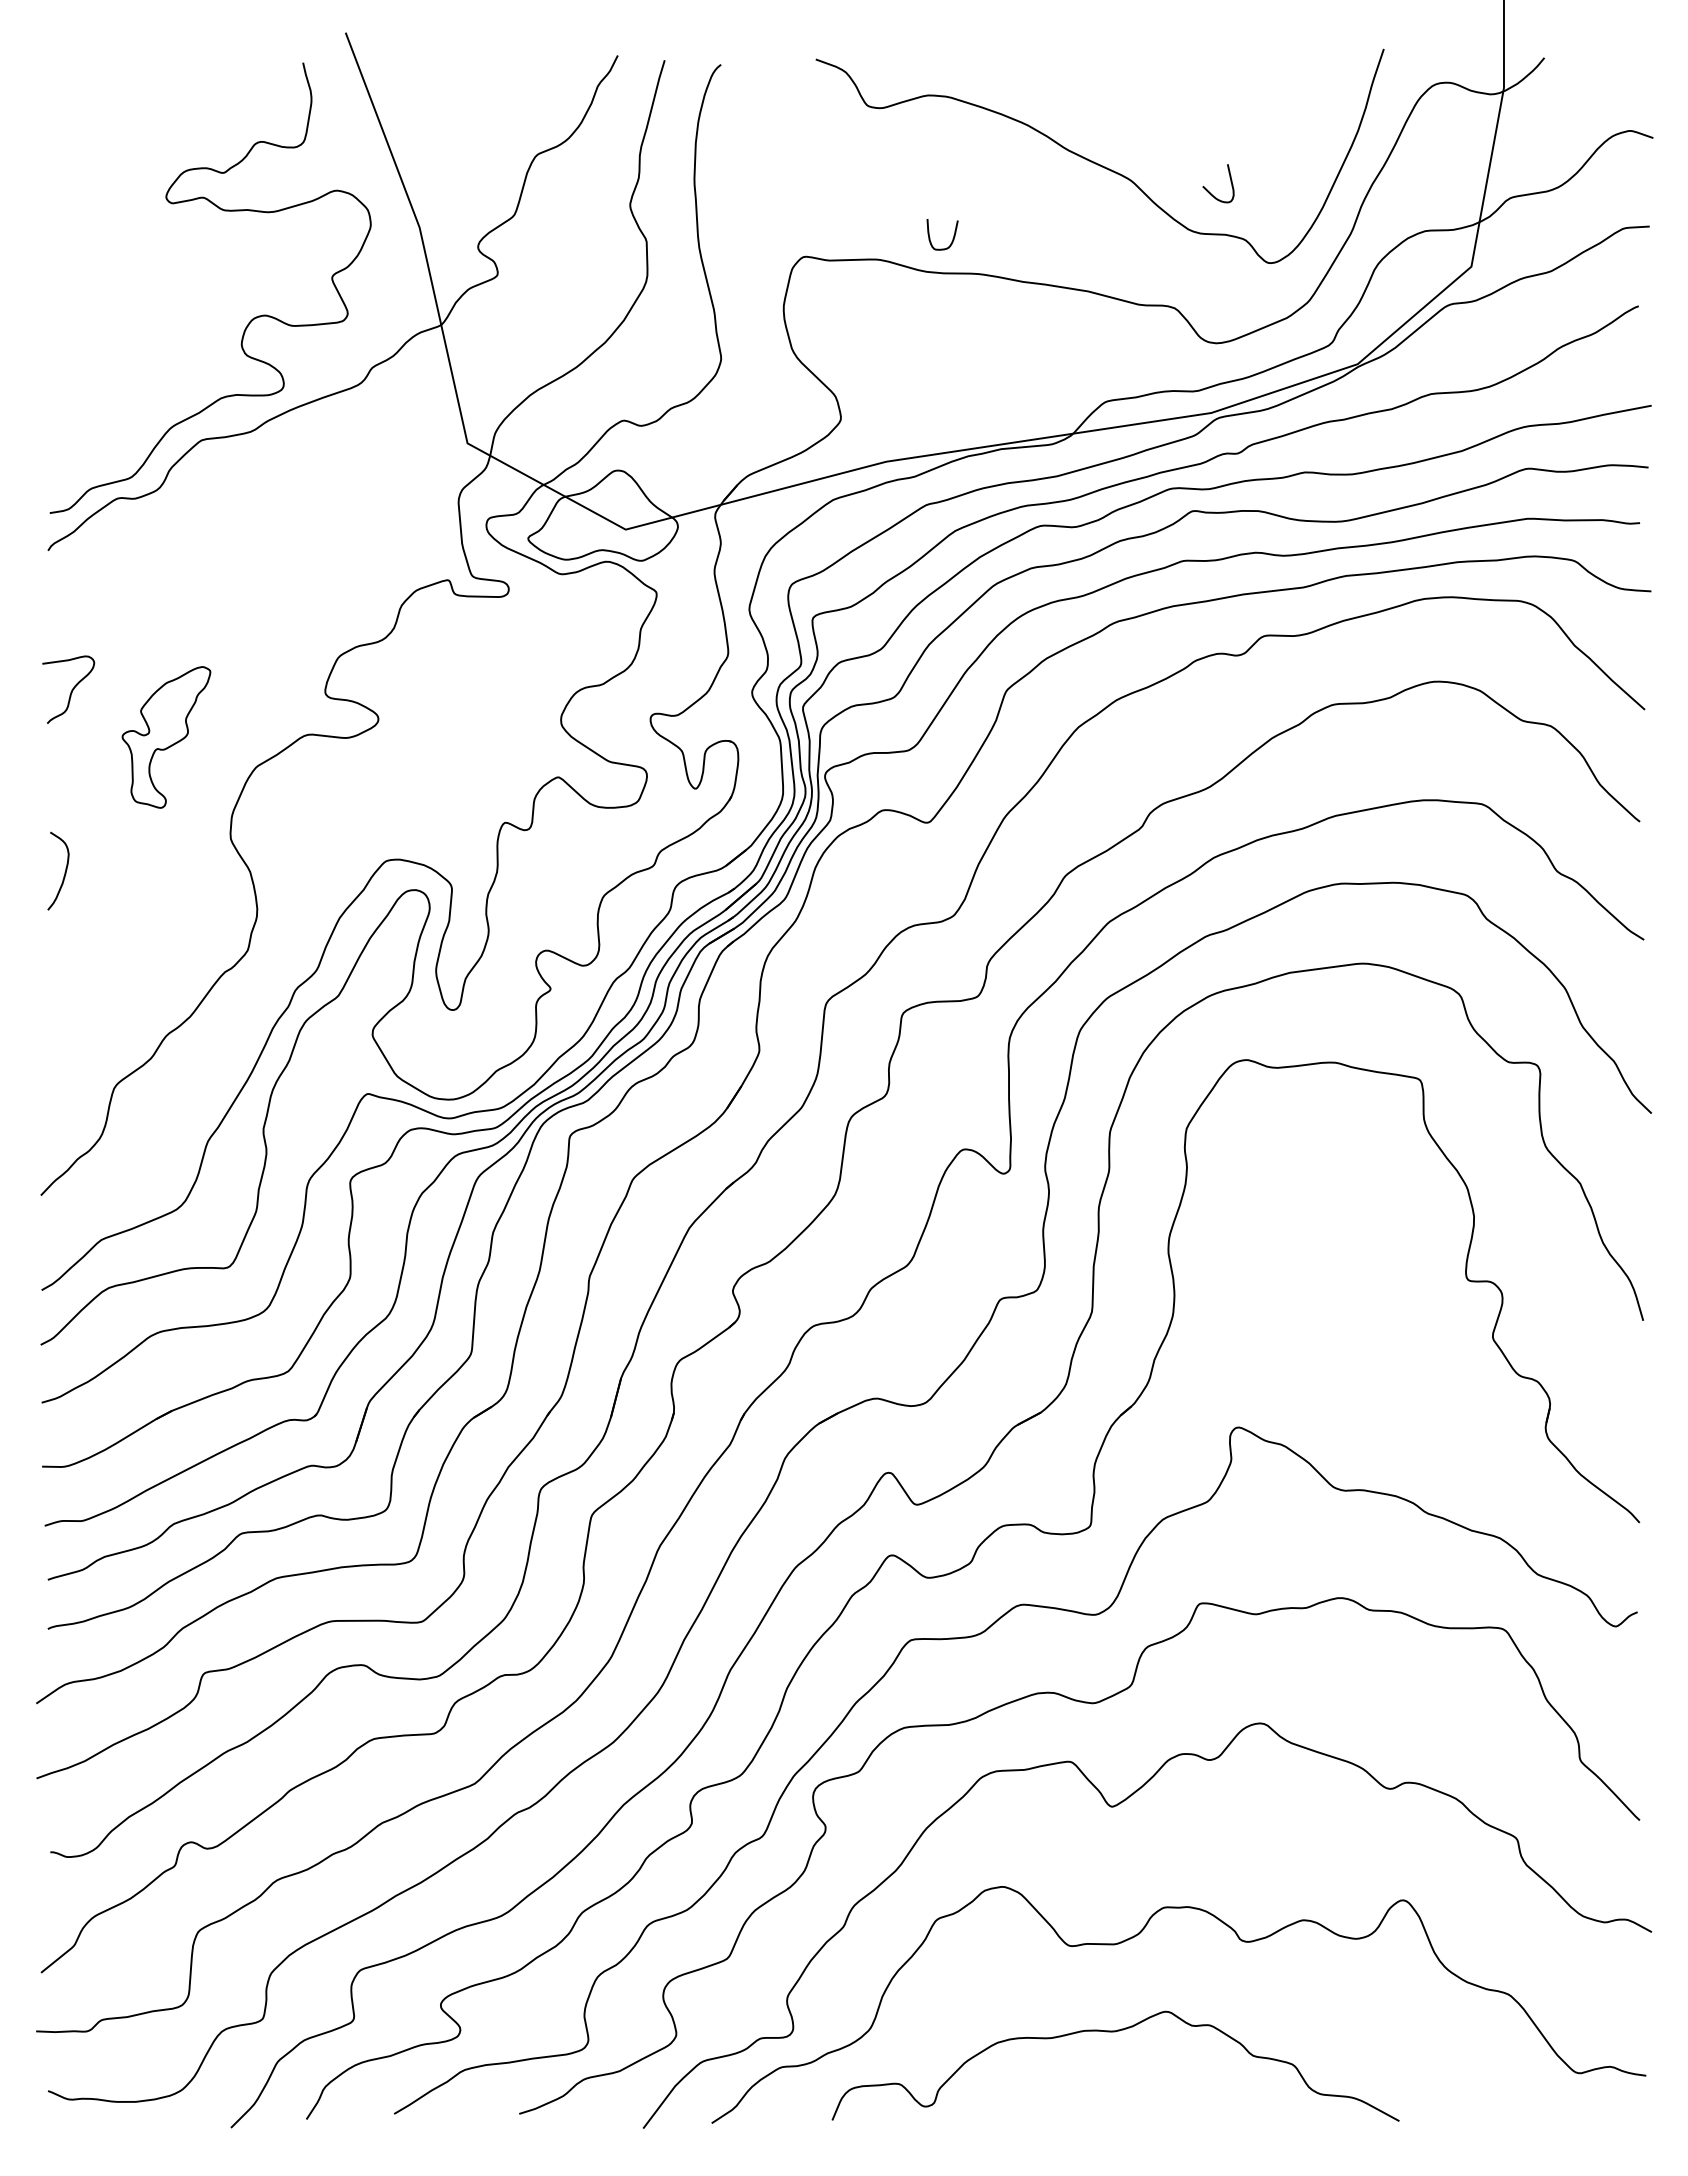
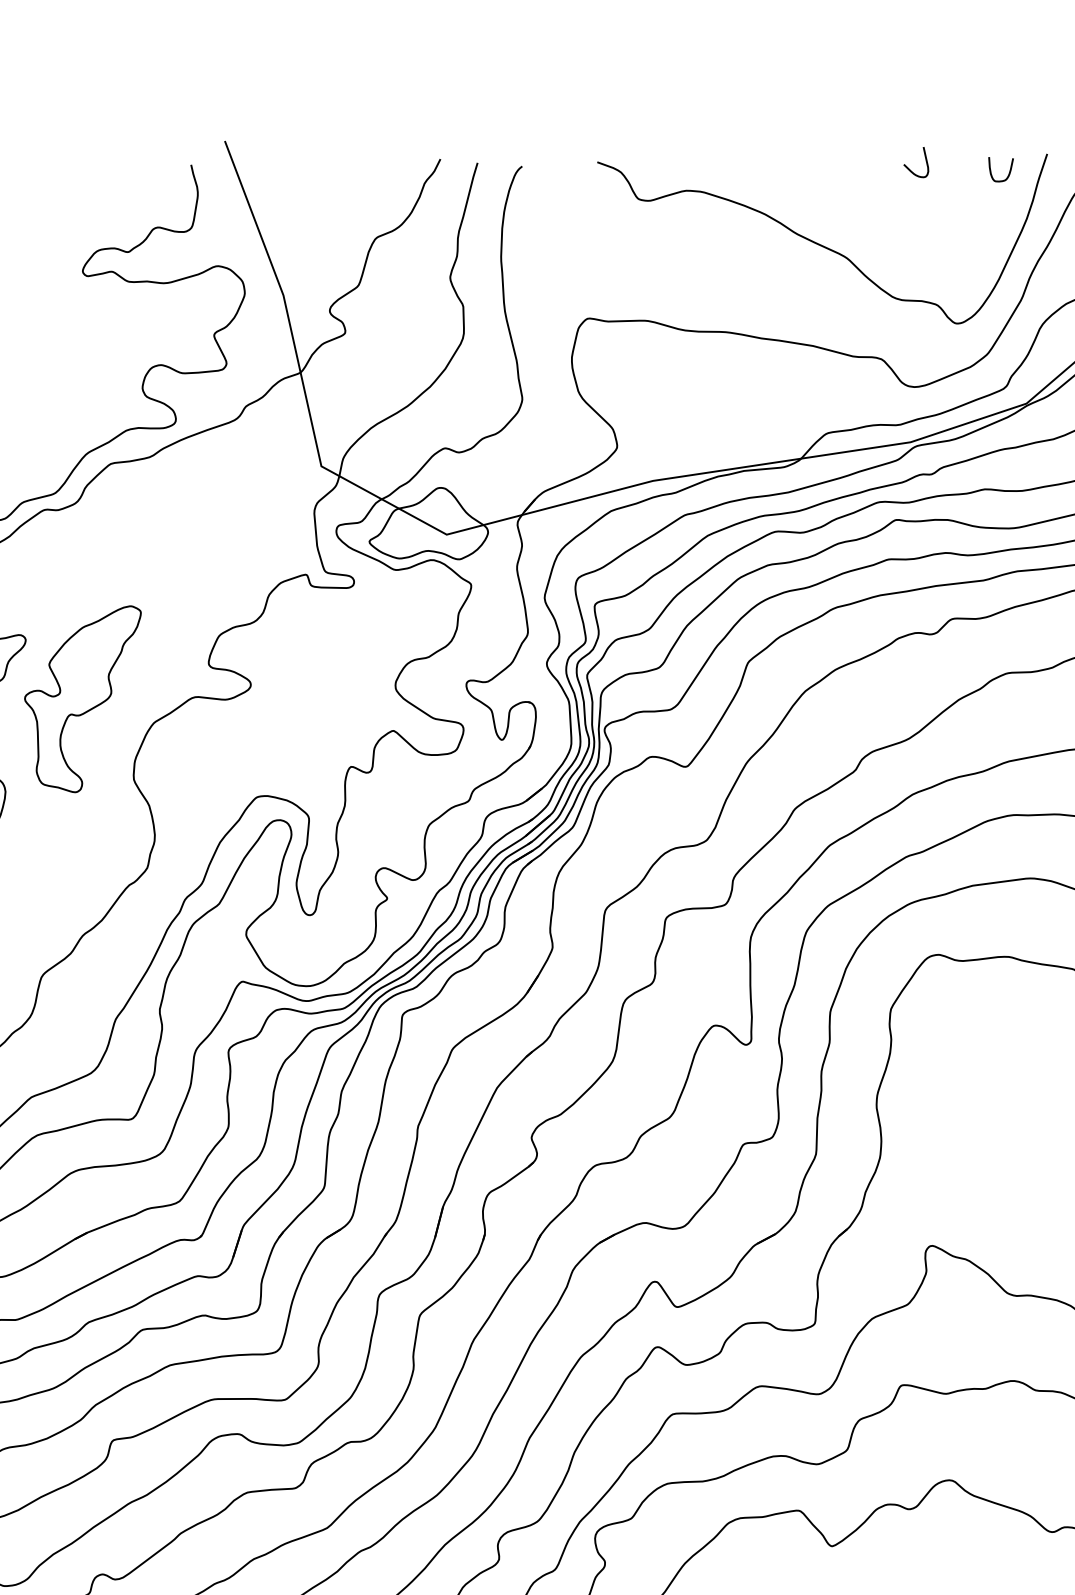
curve: (1230, 182) -> (925, 161), moved
curve: (952, 238) -> (1008, 172), moved
part: (166, 737) -> (82, 699), size x1.67

